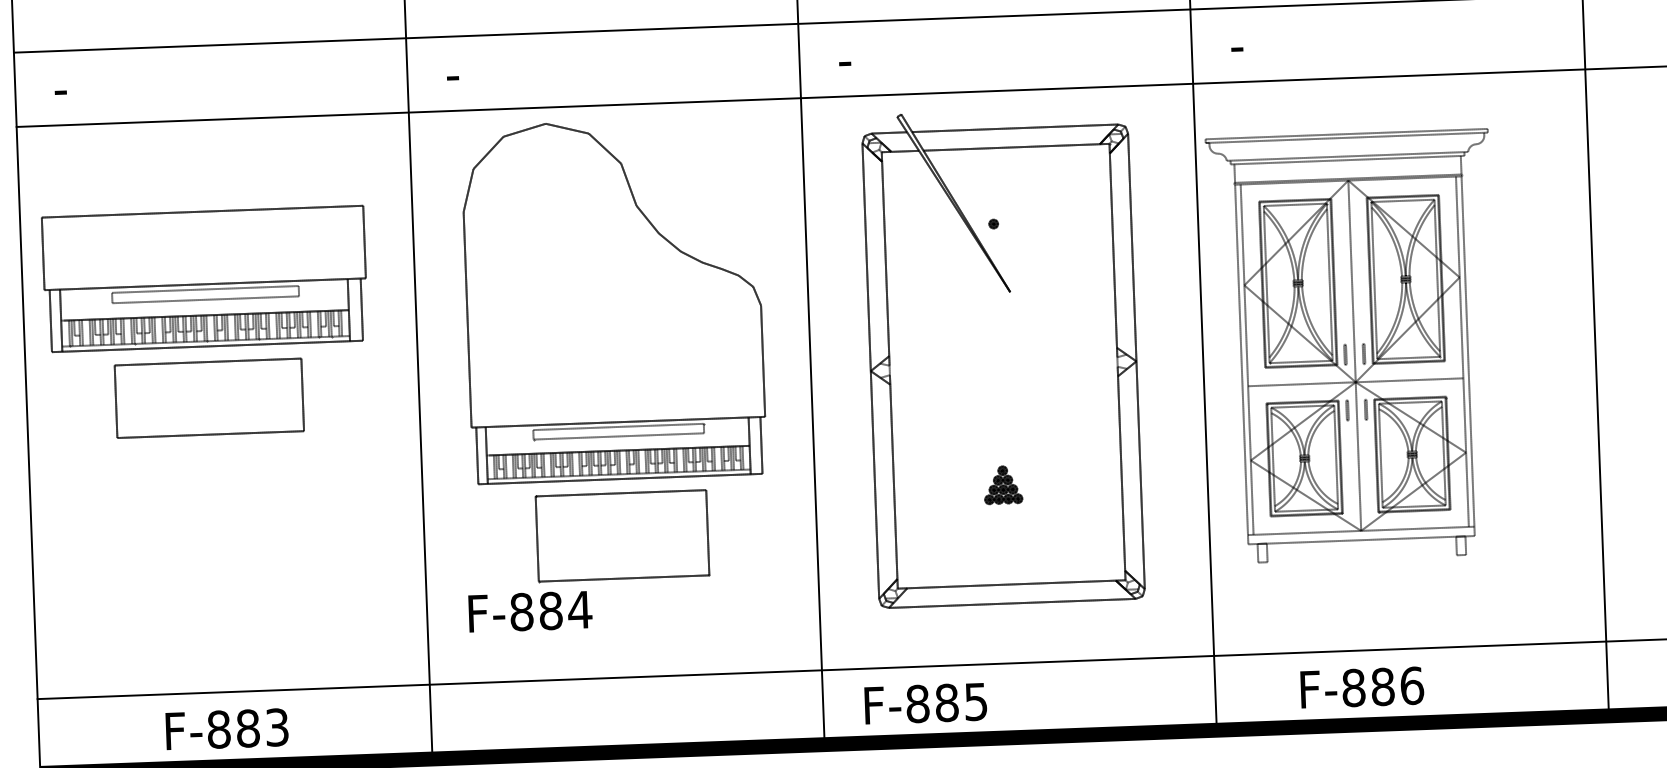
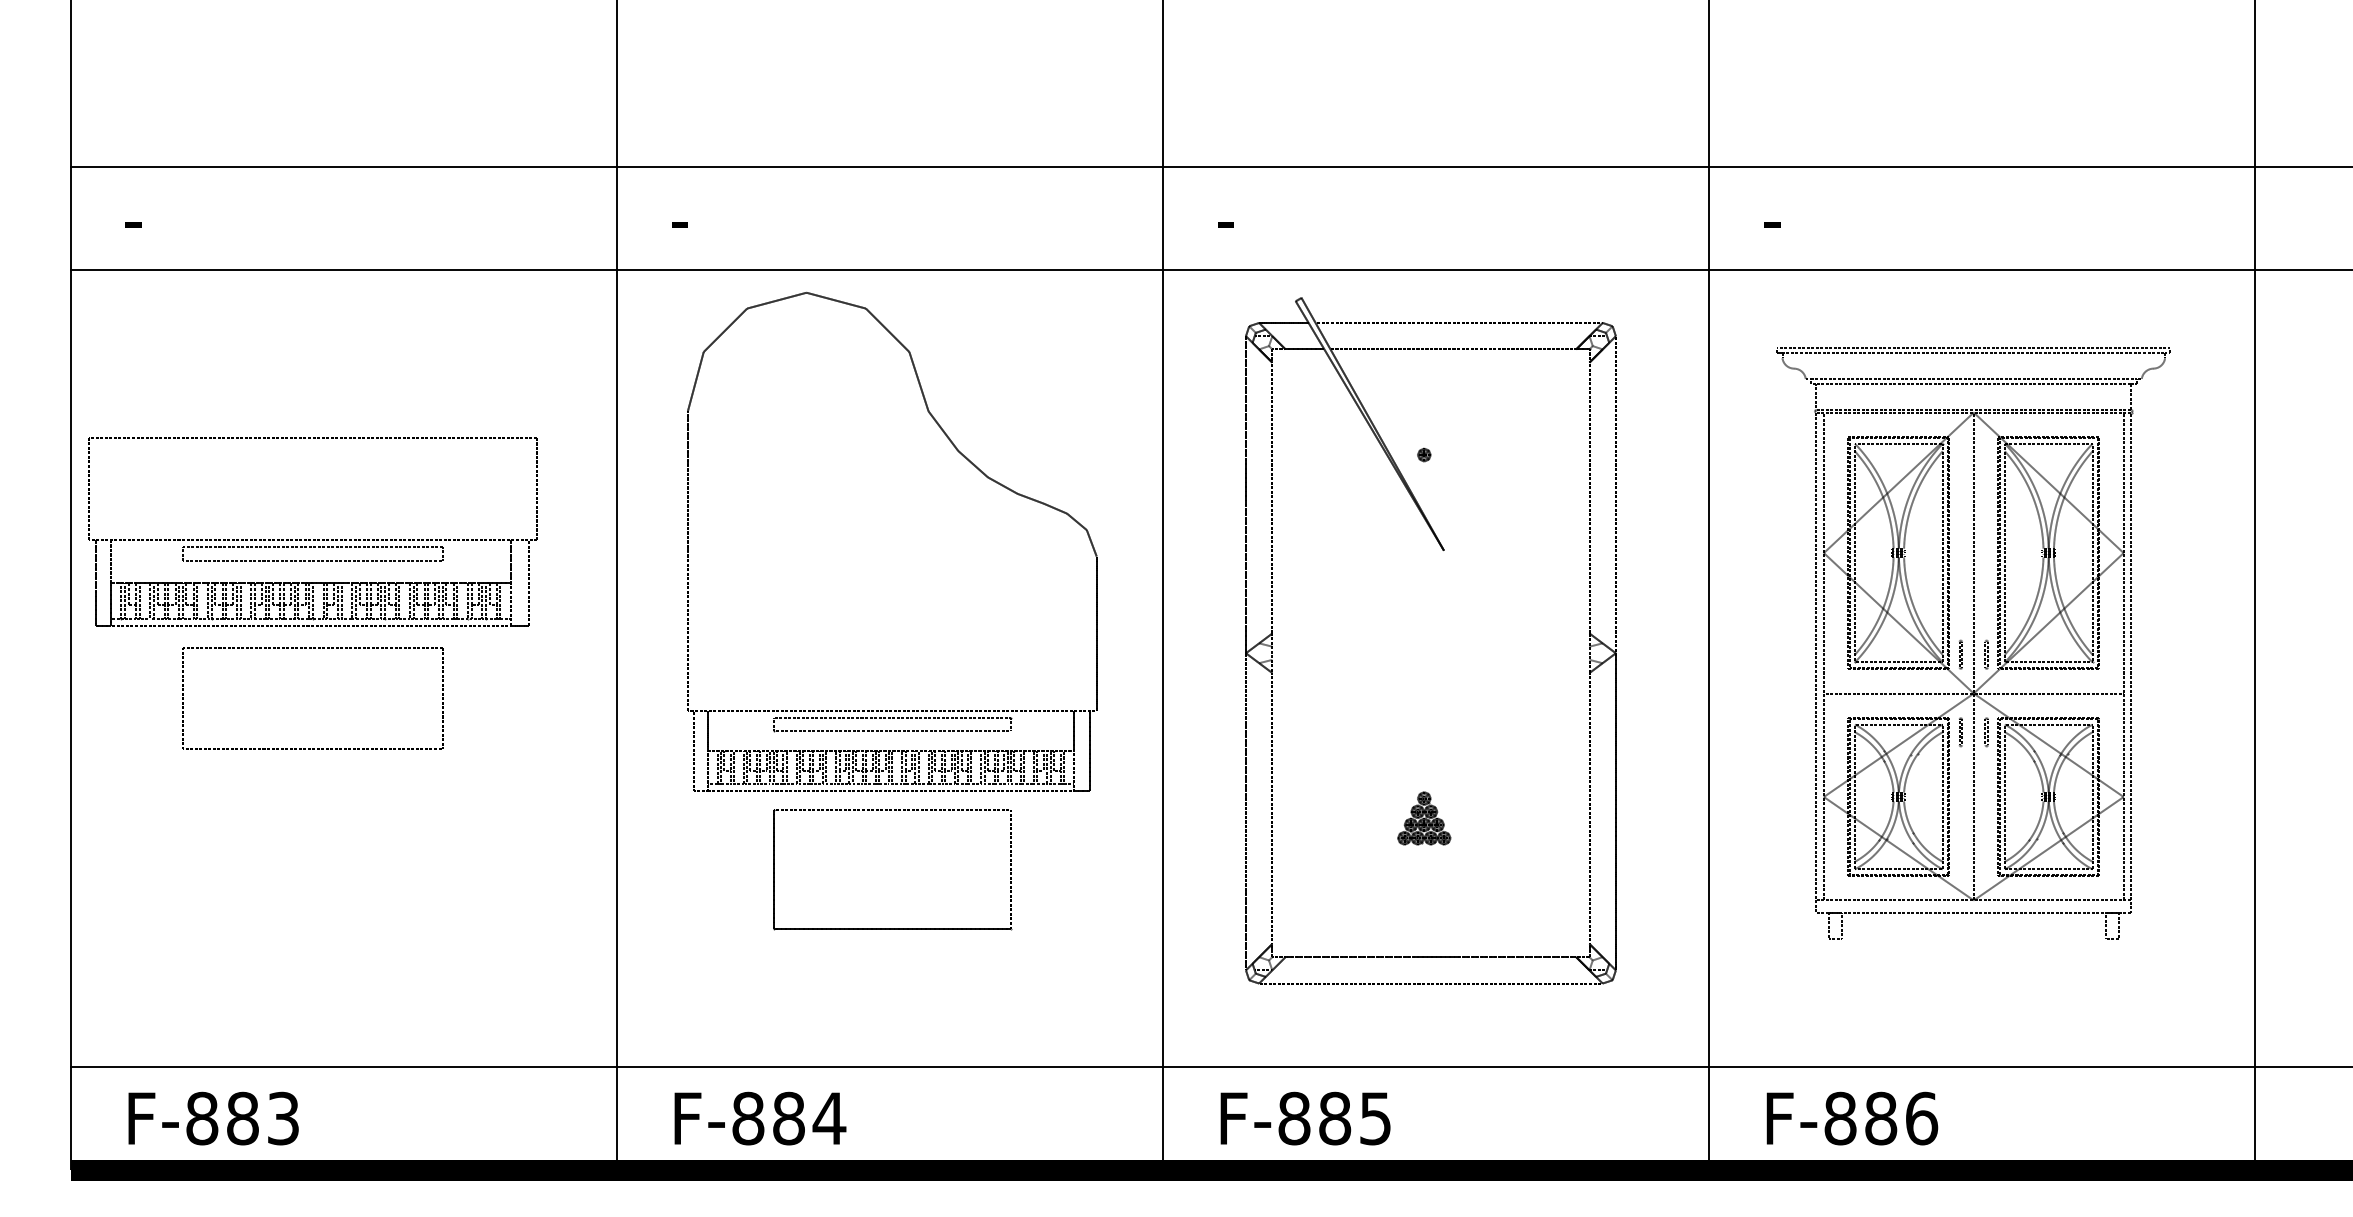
part: (206, 323) -> (312, 593), moved
part: (1354, 346) -> (1973, 643), moved
text: (530, 611) -> (760, 1118), moved
text: (1362, 687) -> (1852, 1118), moved
text: (227, 729) -> (213, 1118), moved

